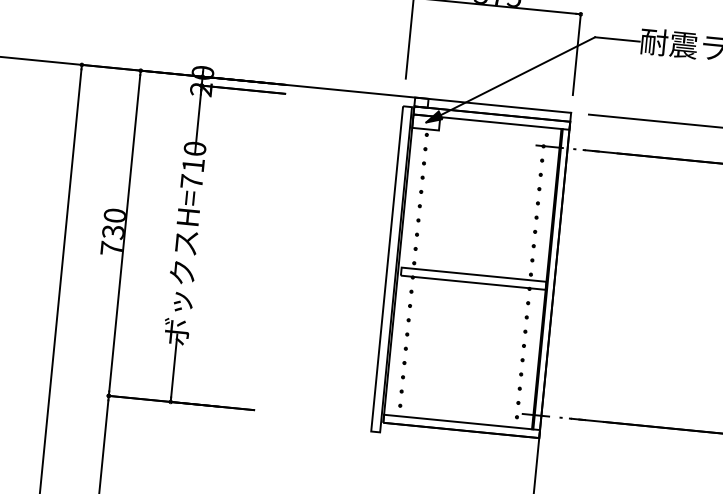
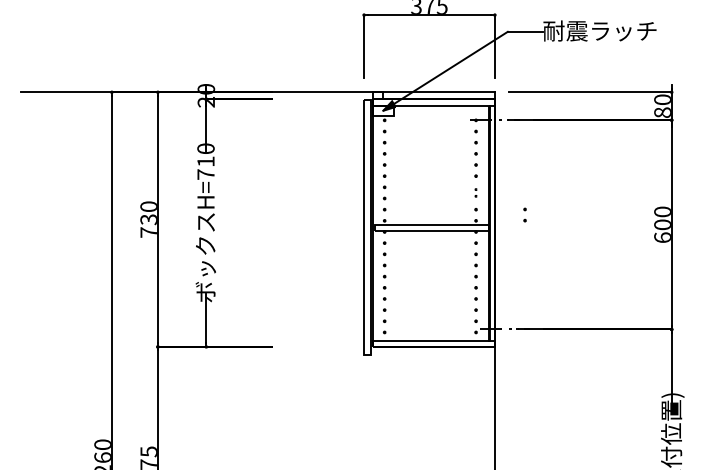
part: (533, 238) -> (475, 192), size x0.6
part: (593, 272) -> (524, 214), added

